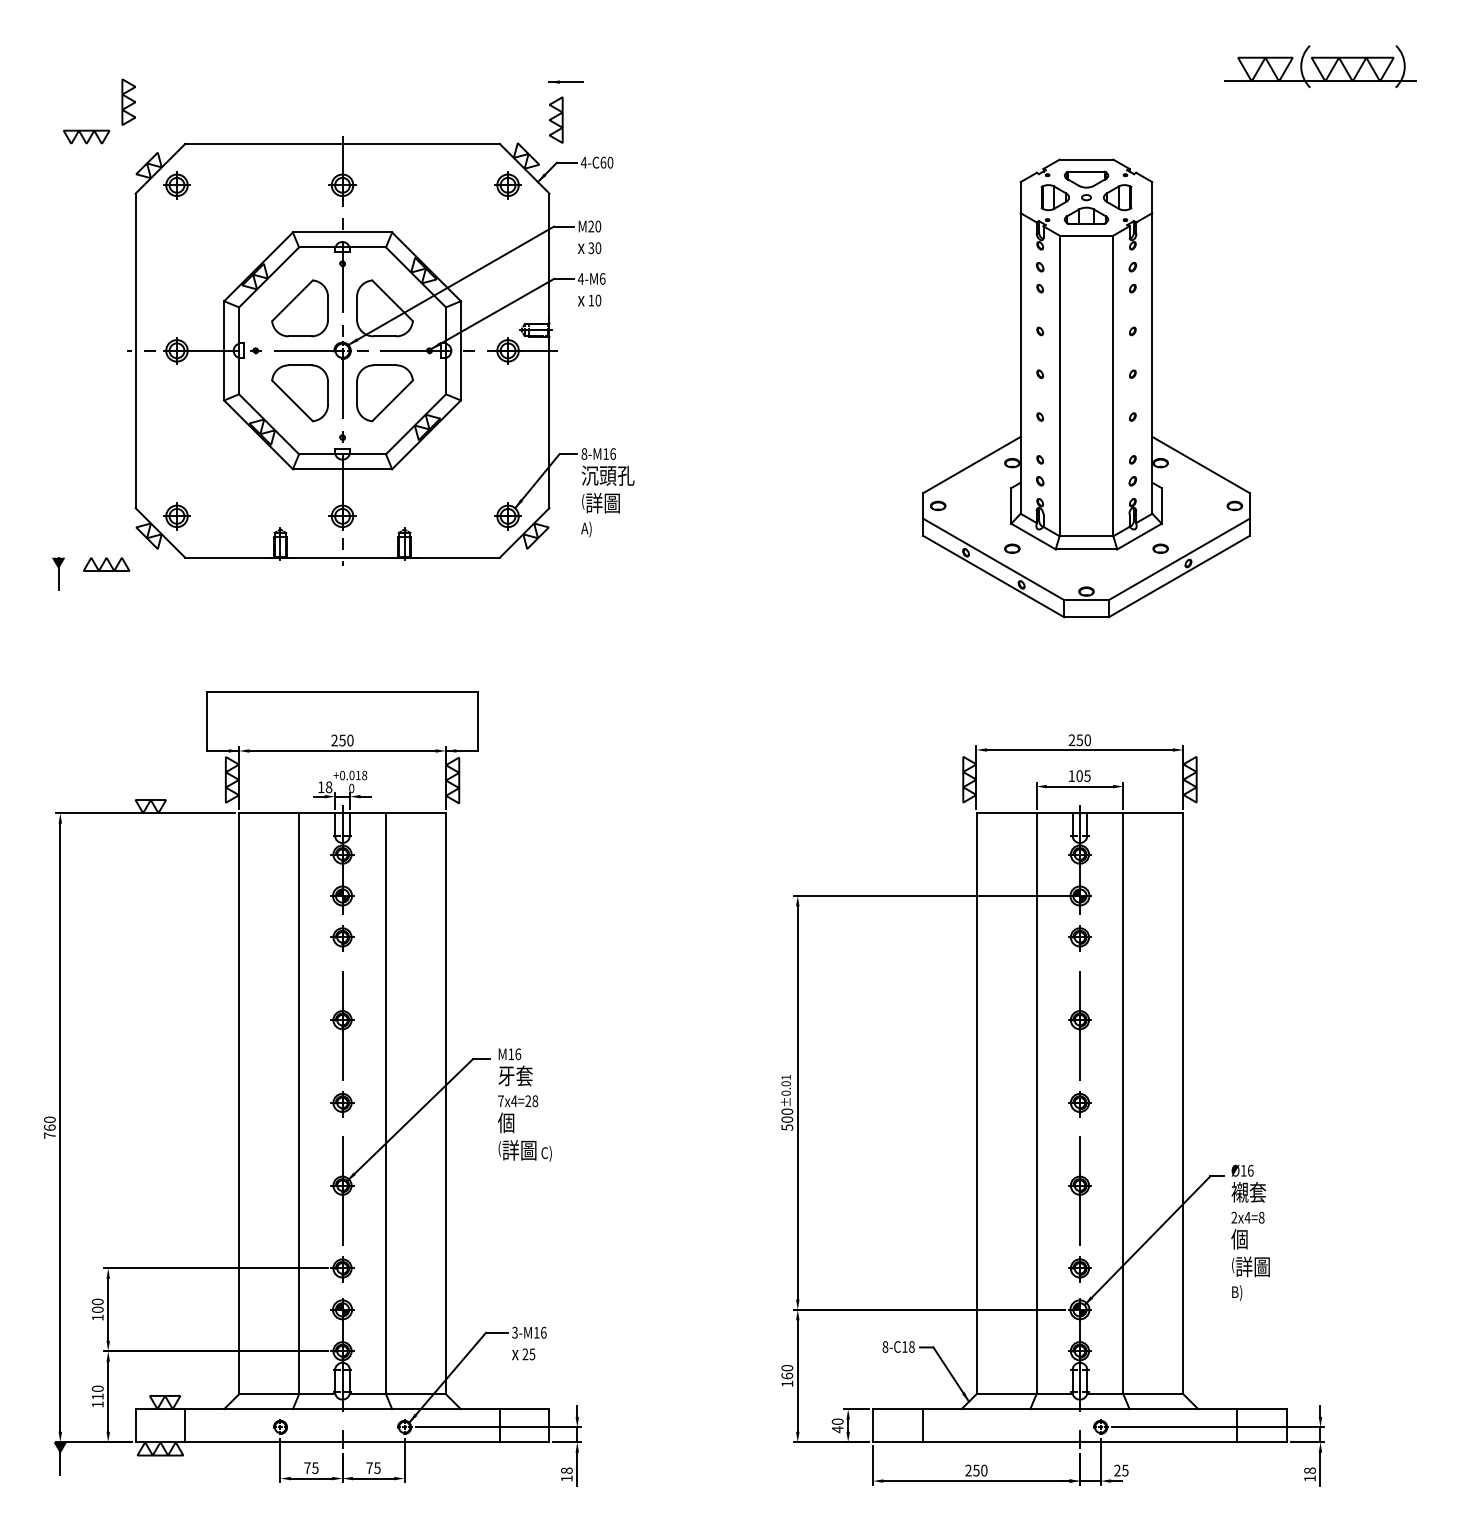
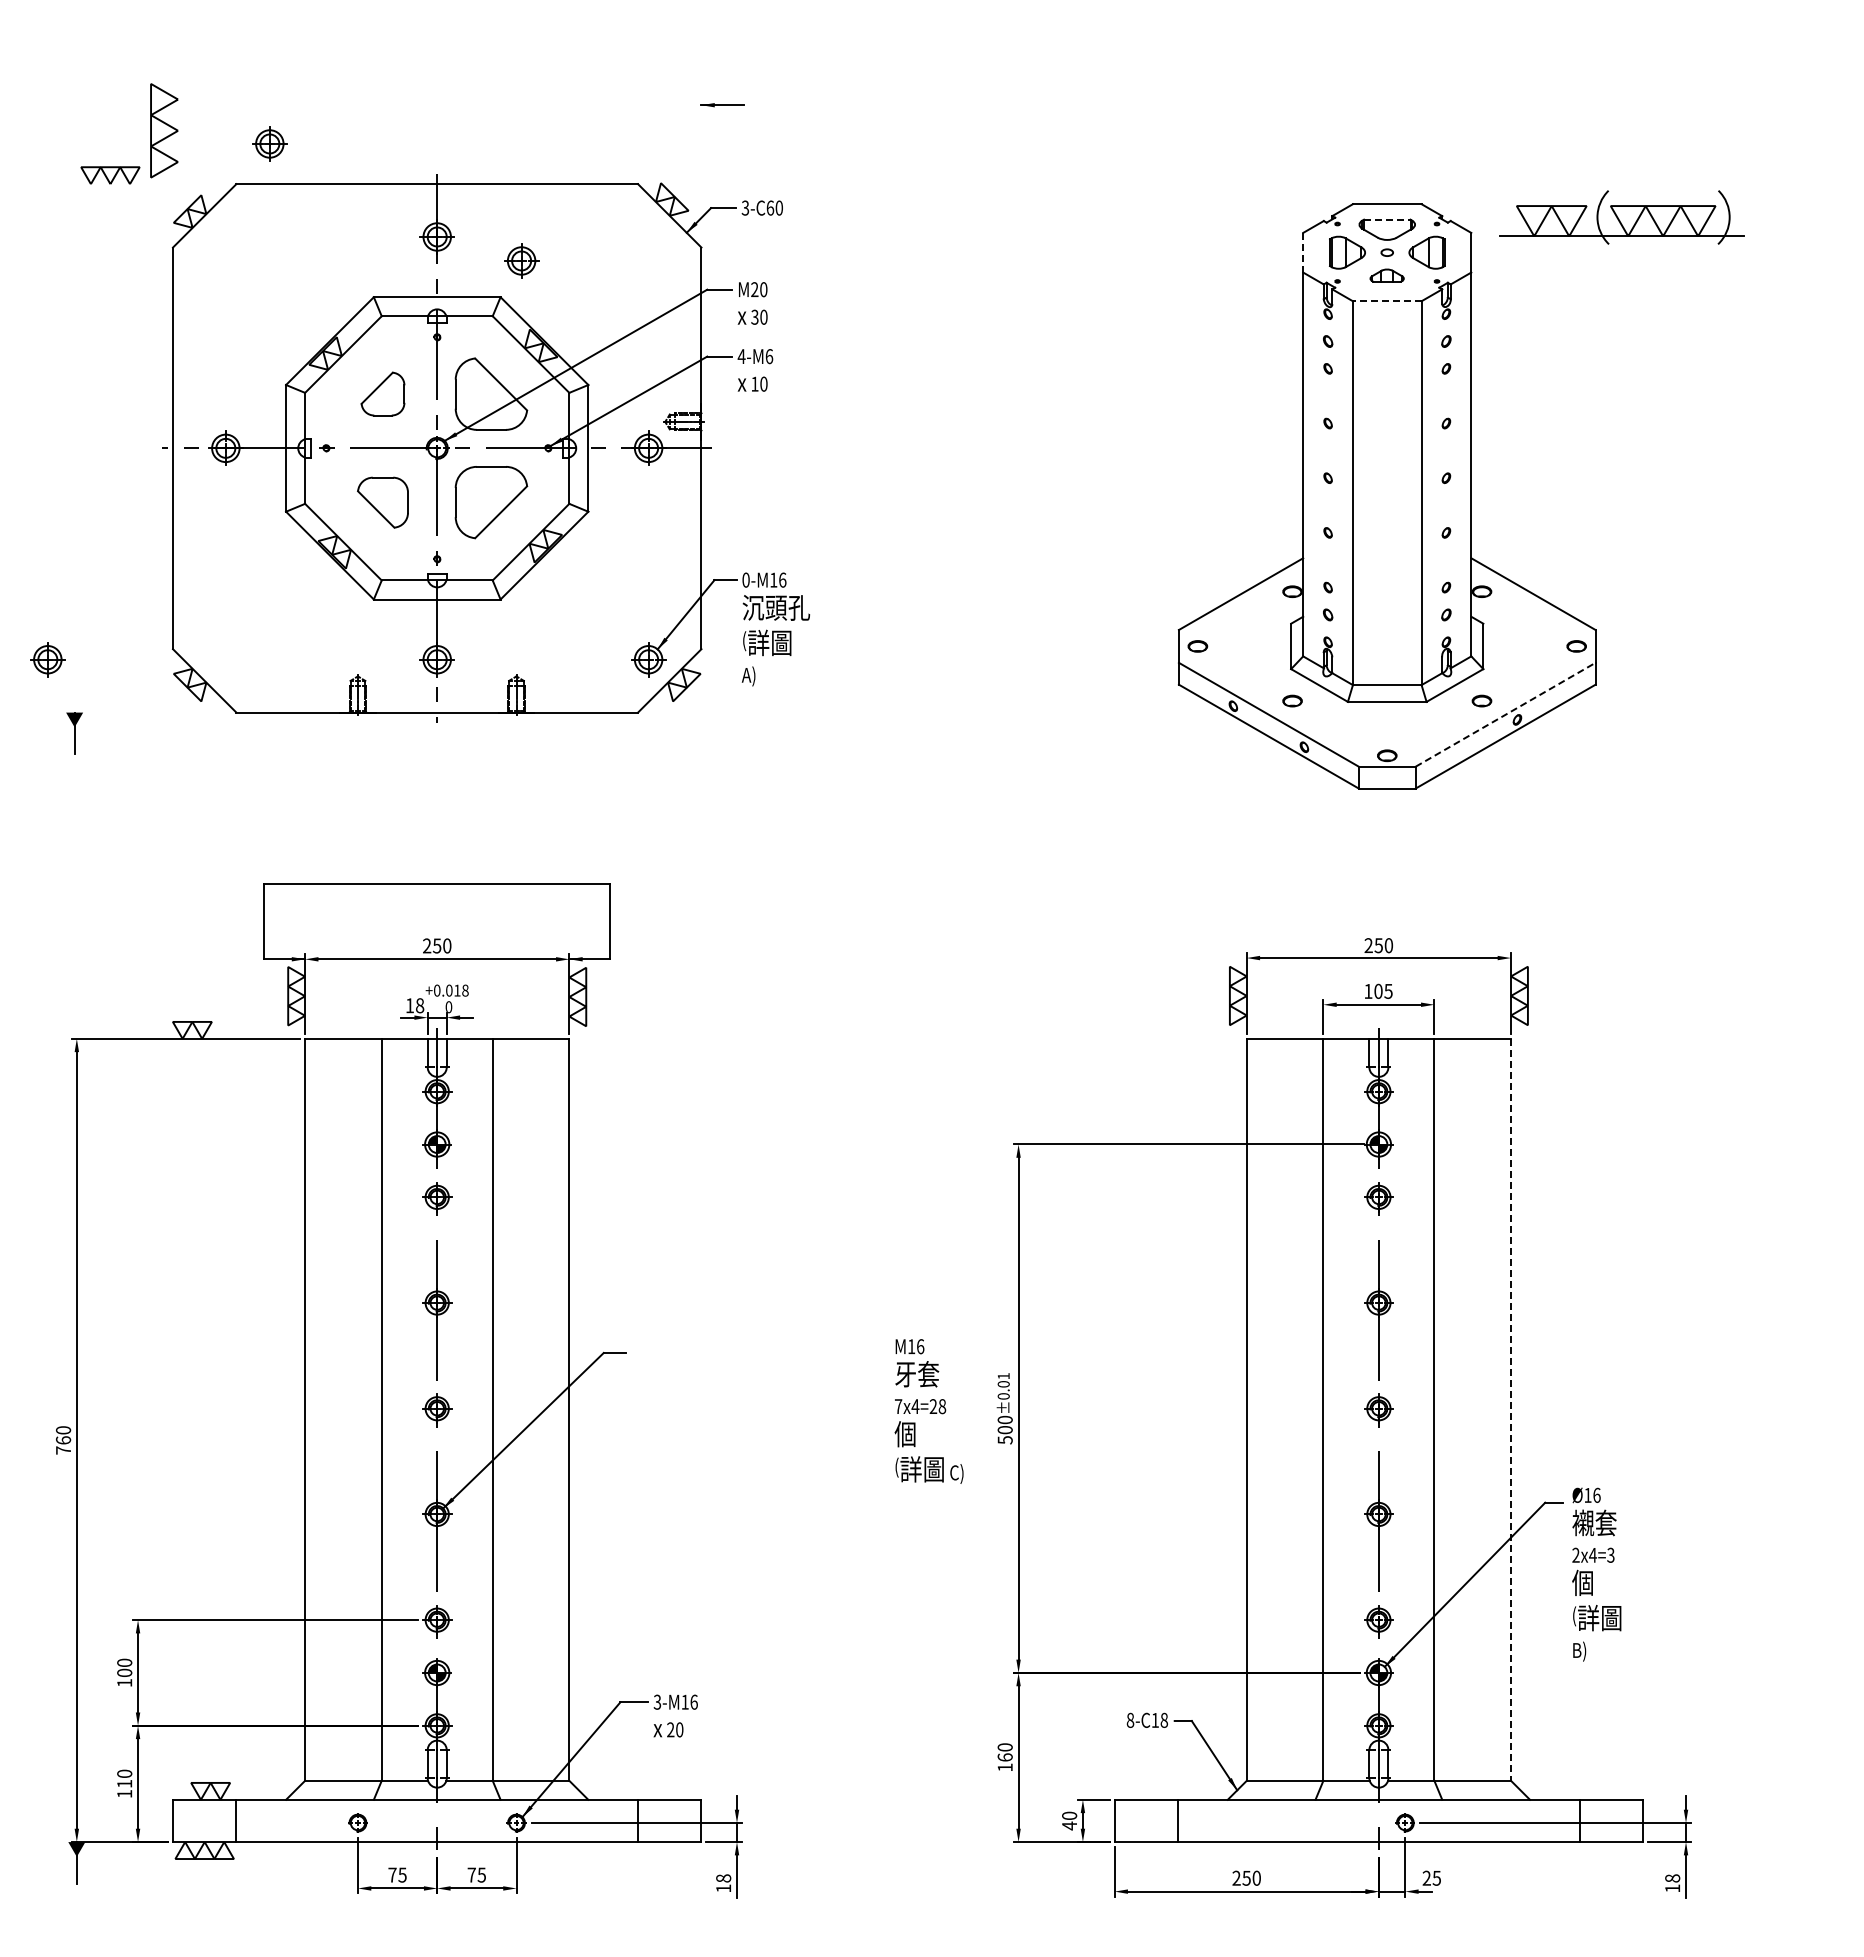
part: (1320, 66) -> (1621, 217), moved
part: (128, 101) -> (164, 130), size x1.6
part: (556, 119) -> (710, 153), removed
text: (583, 162) -> (745, 207), 4-C60 -> 3-C60
line: (1086, 171) -> (1387, 219), solid -> dashed
part: (176, 184) -> (269, 143), moved
part: (507, 184) -> (521, 260), moved
line: (1020, 197) -> (1303, 252), solid -> dashed
part: (1085, 215) -> (1386, 275), size x0.6
line: (1085, 235) -> (1386, 301), solid -> dashed
part: (299, 307) -> (382, 393), size x0.6
part: (299, 393) -> (382, 502), size x0.7
text: (583, 454) -> (745, 580), 8-M16 -> 0-M16
part: (176, 516) -> (47, 659), moved
line: (1179, 559) -> (1505, 714), solid -> dashed
part: (106, 564) -> (135, 721), removed
line: (1183, 1103) -> (1511, 1409), solid -> dashed
text: (524, 1105) -> (928, 1411), moved
text: (1261, 1217) -> (1610, 1555), 2x4=8 -> 2x4=3
text: (532, 1354) -> (679, 1729), 25 -> 20

